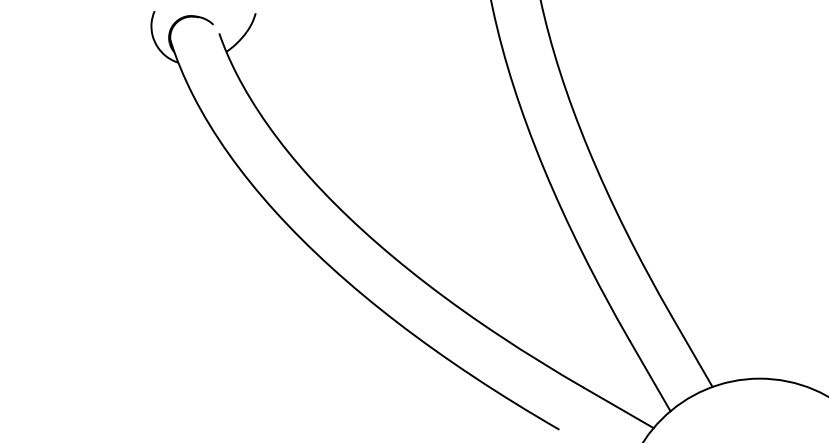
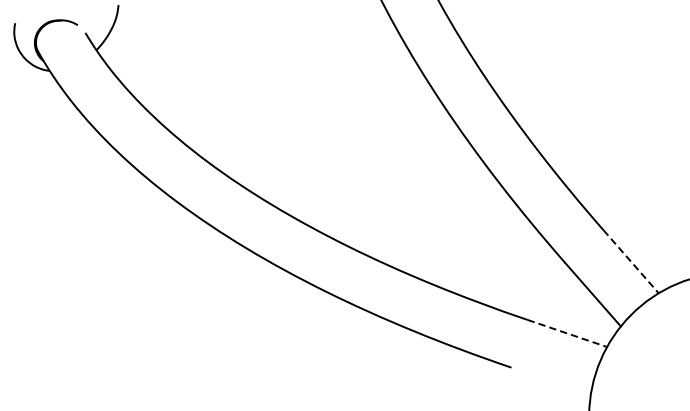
line: (692, 352) -> (631, 262), solid -> dashed
line: (619, 408) -> (568, 333), solid -> dashed

